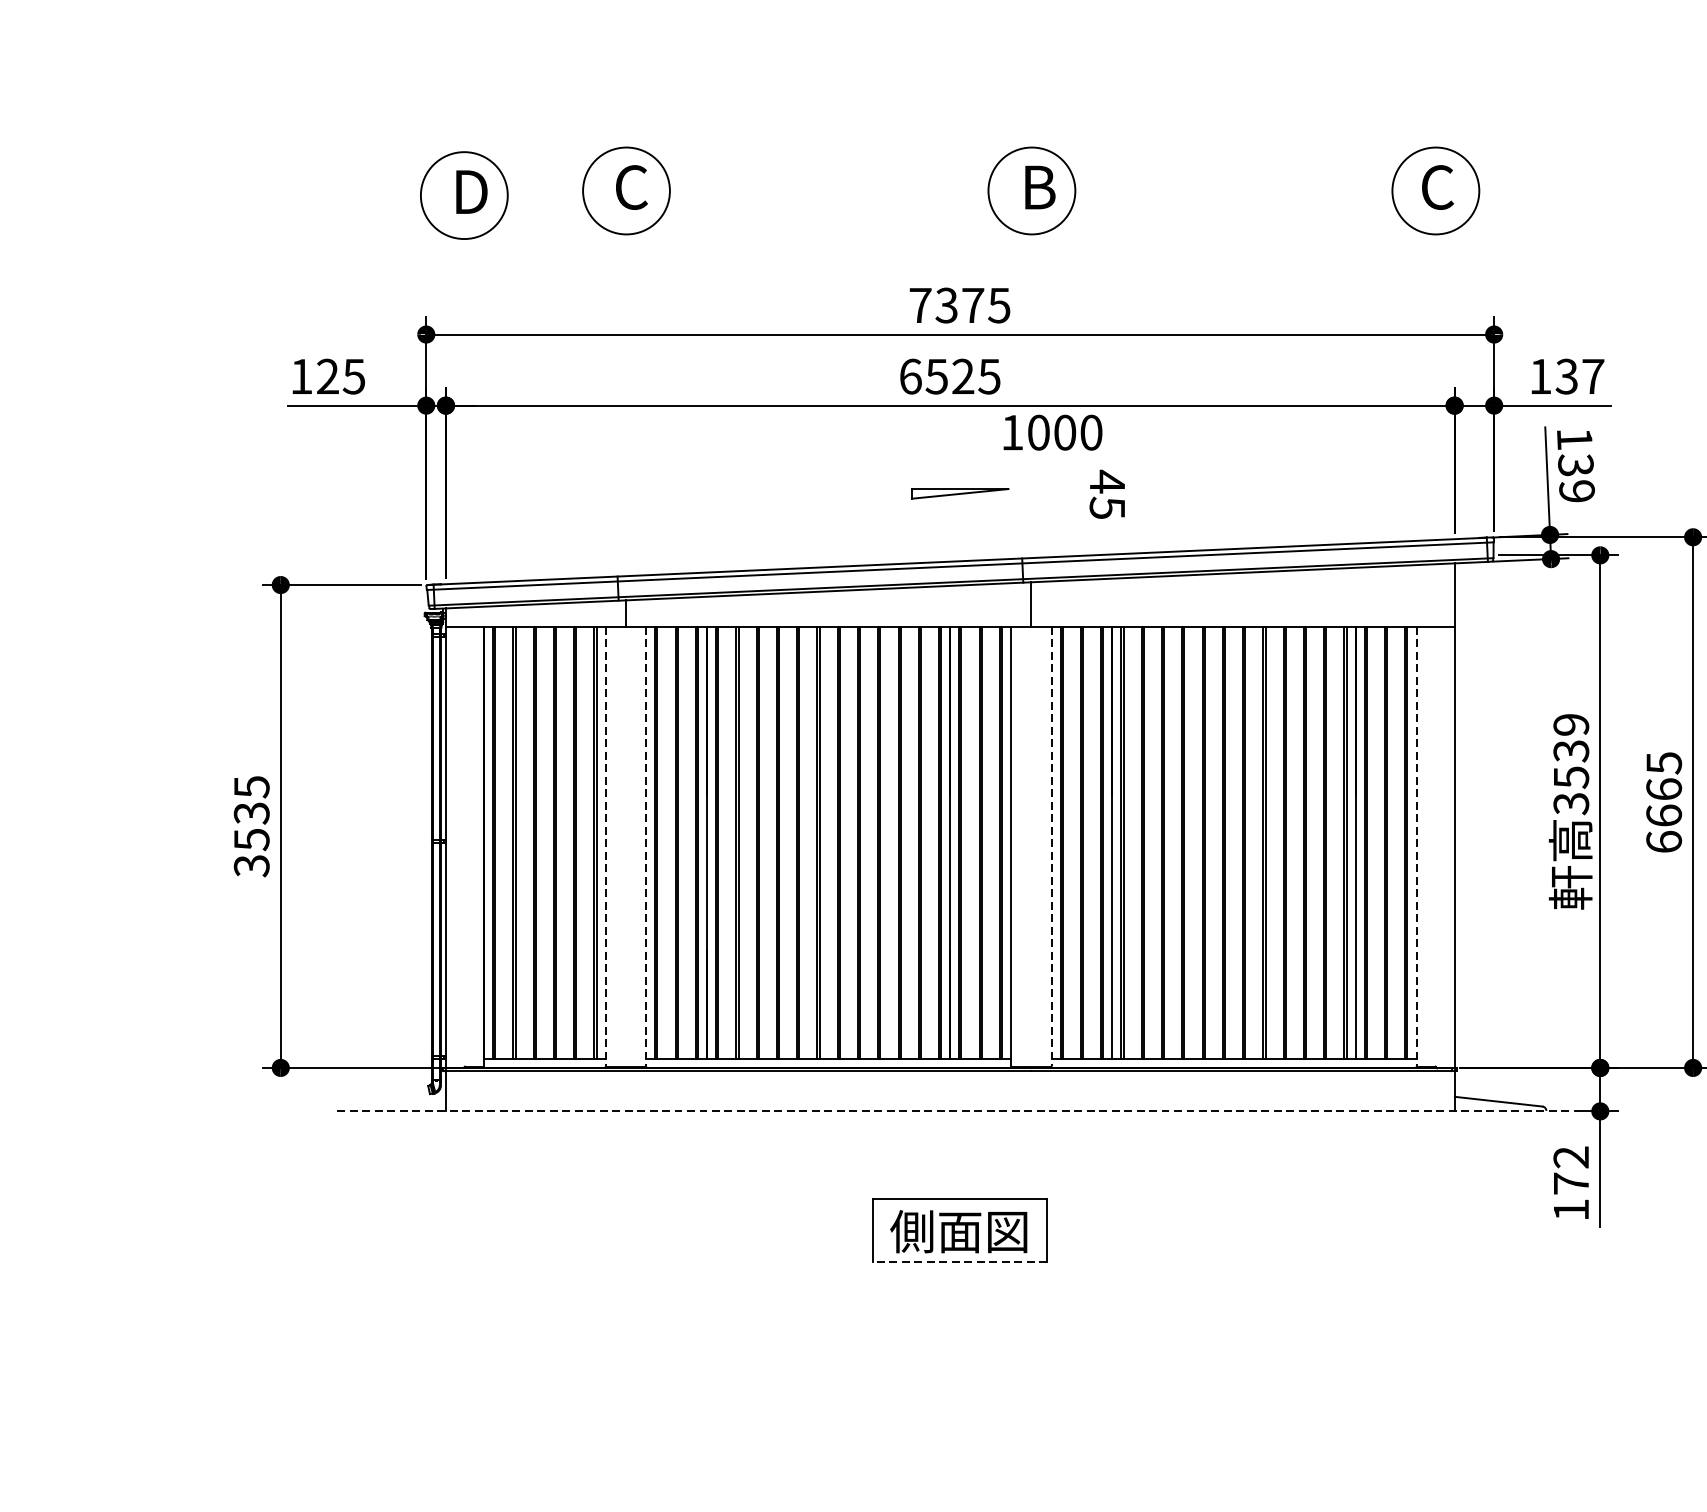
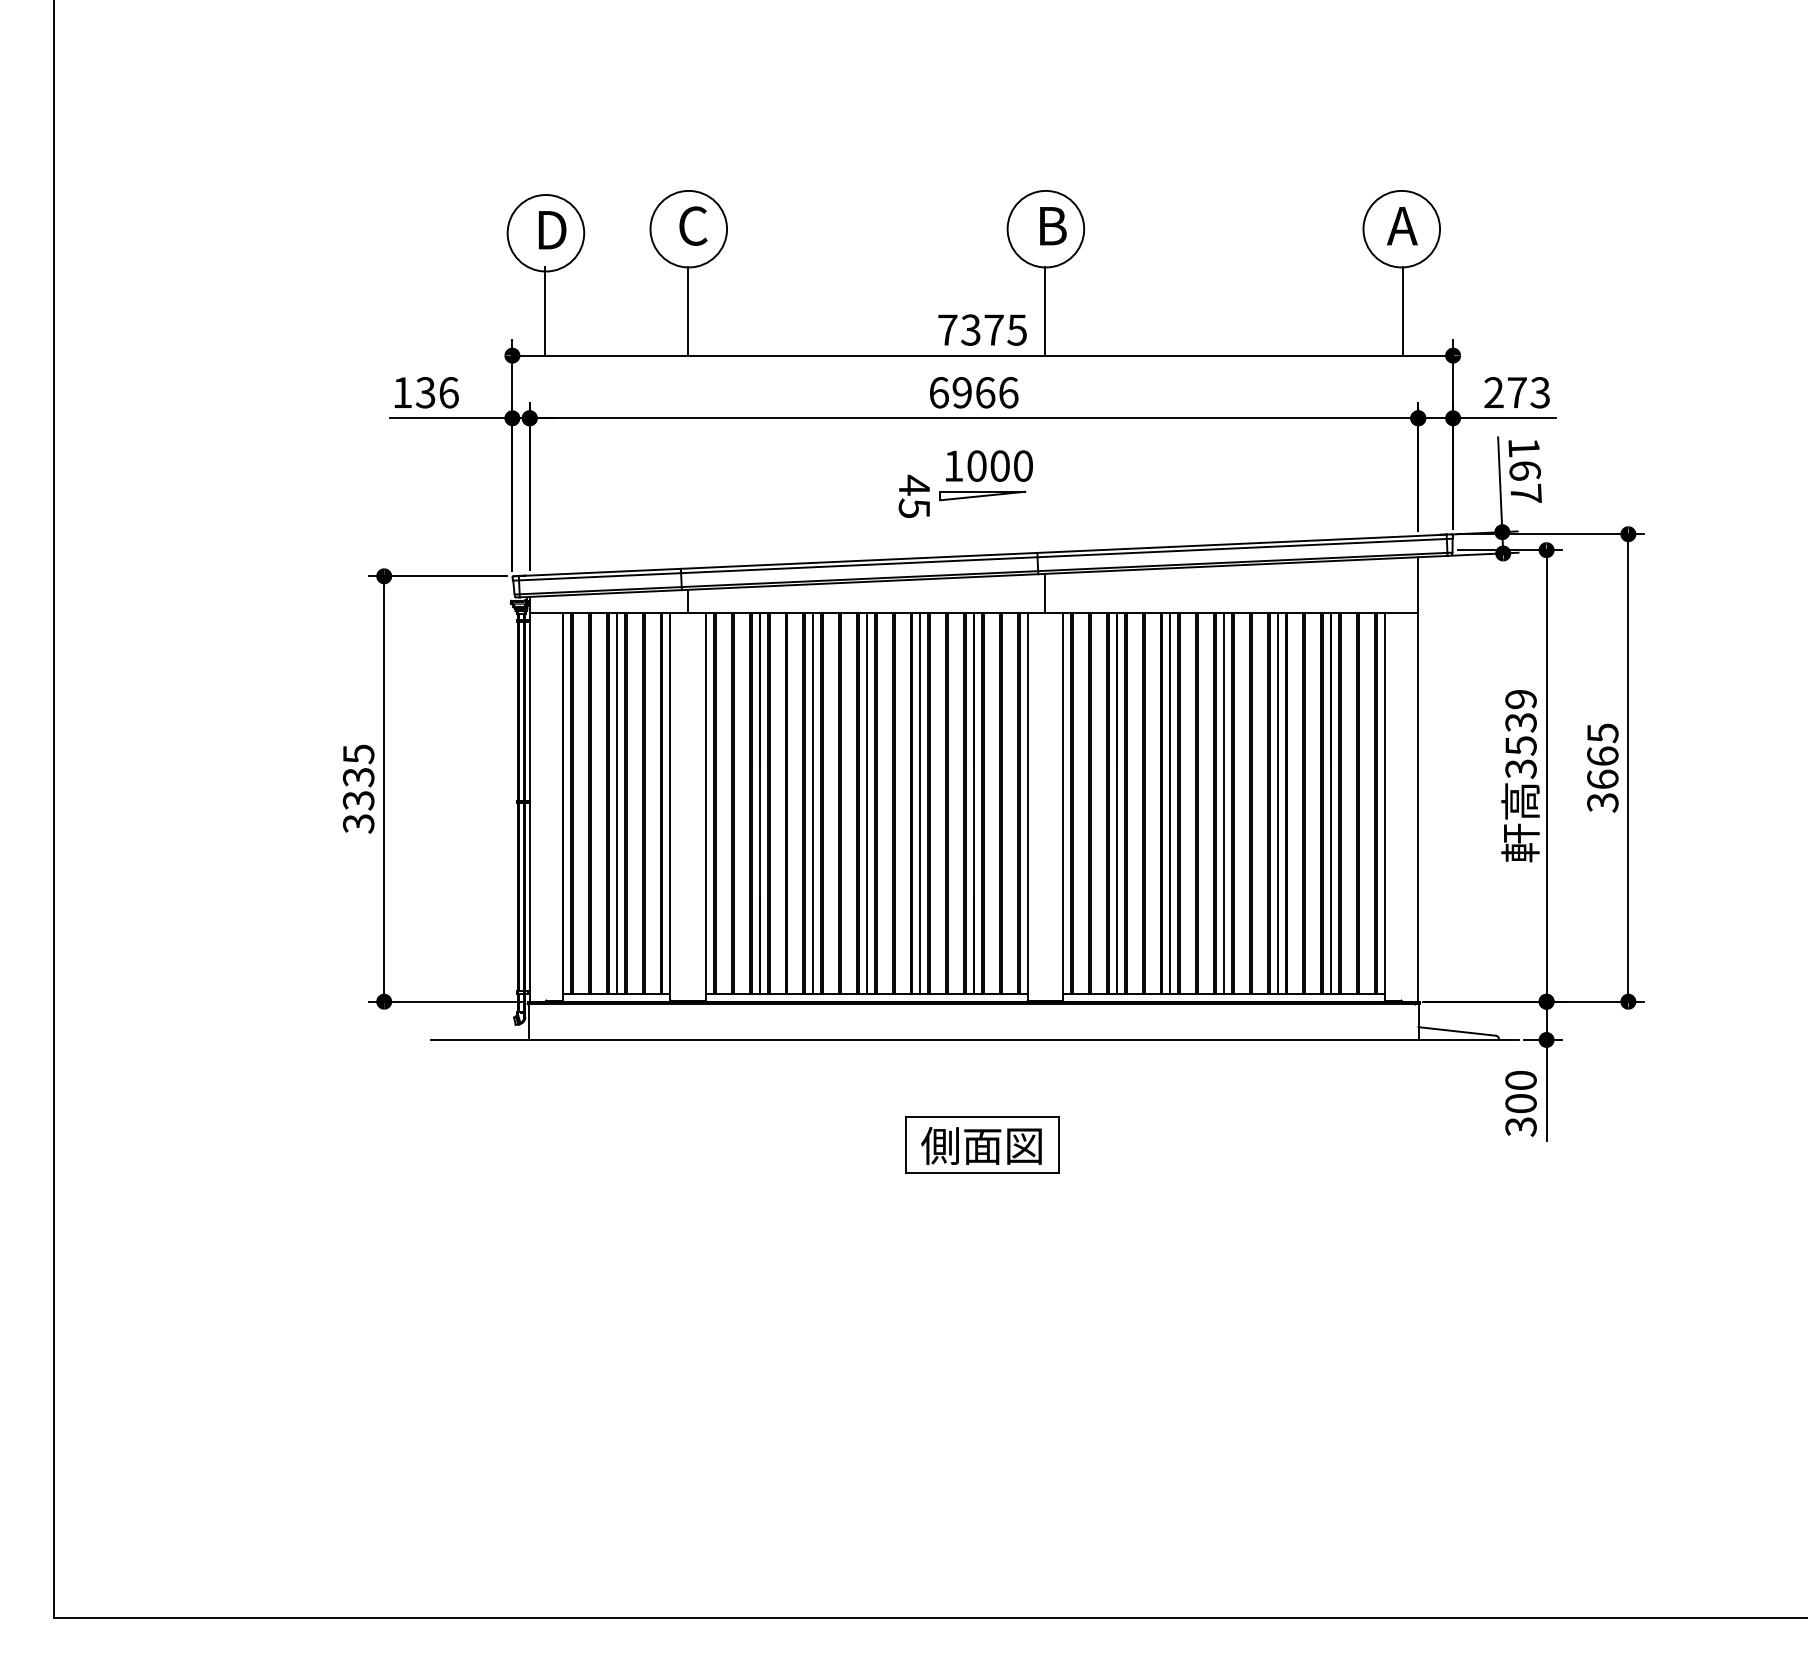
text: (1436, 186) -> (1402, 225), C -> A
line: (463, 284) -> (545, 311), added
line: (626, 284) -> (688, 311), added
line: (1031, 284) -> (1045, 311), added
line: (1436, 284) -> (1402, 311), added
text: (340, 376) -> (436, 392), 125 -> 136
text: (963, 376) -> (985, 392), 6525 -> 6966
text: (1567, 376) -> (1517, 392), 137 -> 273
text: (1053, 432) -> (989, 465), moved
text: (1576, 478) -> (1525, 482), 139 -> 167
text: (1106, 493) -> (913, 495), moved
text: (251, 839) -> (358, 800), 3535 -> 3335
text: (1663, 841) -> (1602, 802), 6665 -> 3665
line: (544, 842) -> (616, 803), added
line: (768, 842) -> (813, 803), added
line: (828, 842) -> (866, 803), added
line: (889, 842) -> (920, 803), added
line: (1173, 842) -> (1170, 803), added
line: (1233, 842) -> (1223, 803), added
line: (1294, 842) -> (1277, 803), added
line: (605, 847) -> (670, 807), dashed -> solid
line: (646, 847) -> (706, 807), dashed -> solid
line: (1051, 847) -> (1063, 807), dashed -> solid
line: (1416, 847) -> (1384, 807), dashed -> solid
line: (950, 1110) -> (974, 1039), dashed -> solid
text: (1570, 1183) -> (1520, 1103), 172 -> 300
line: (959, 1261) -> (982, 1172), dashed -> solid

